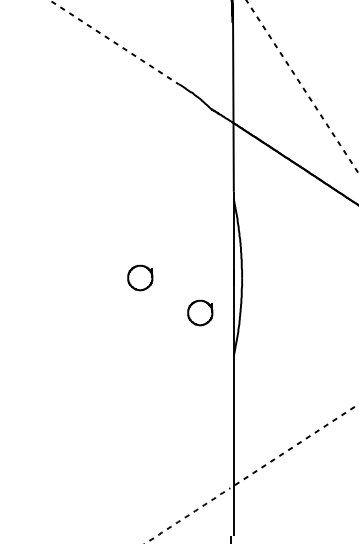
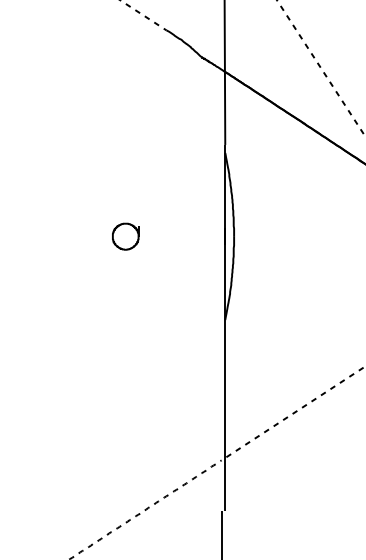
part: (200, 312) -> (189, 273), removed

